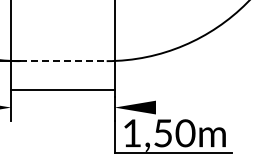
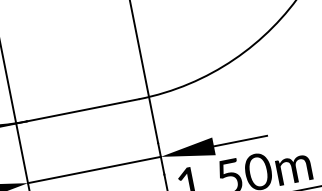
line: (63, 61) -> (83, 110), dashed -> solid
line: (62, 89) -> (93, 170), moved
line: (176, 107) -> (240, 141), added

